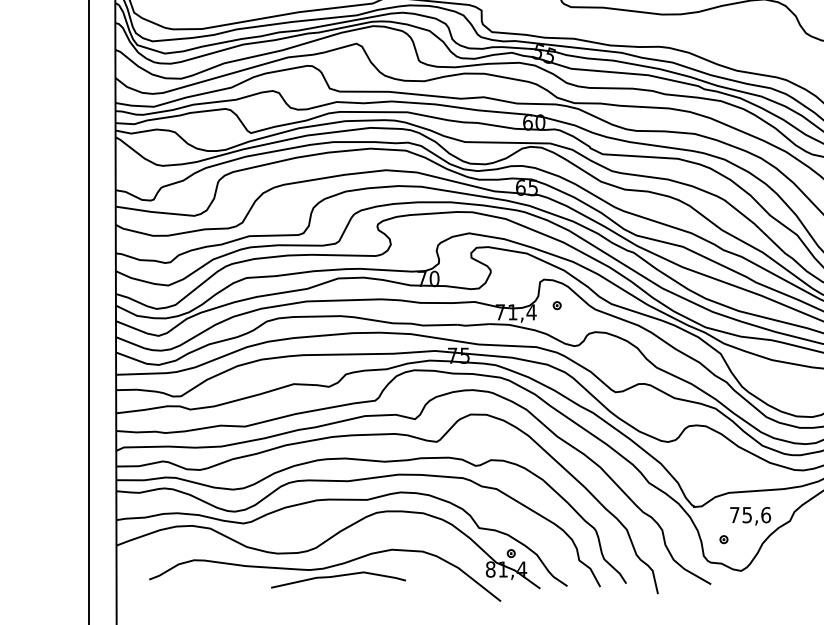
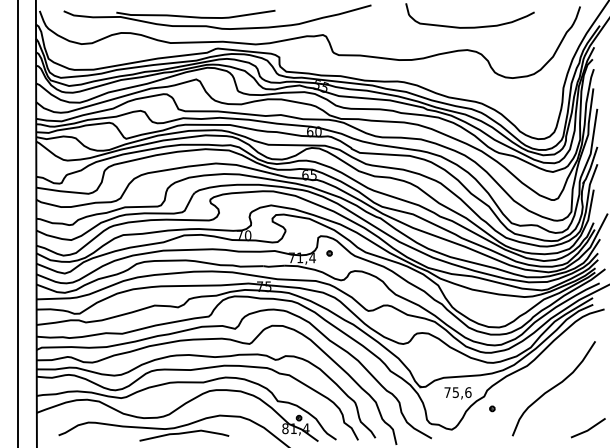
part: (724, 539) -> (492, 408), moved

